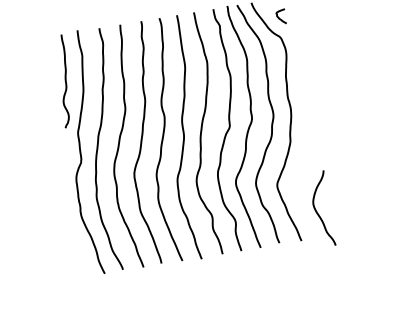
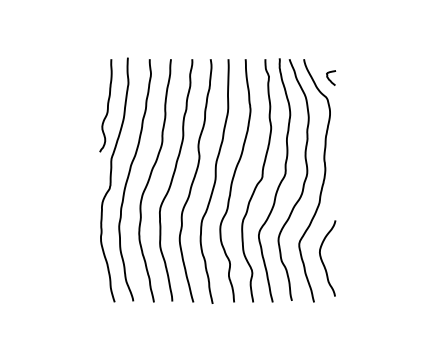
curve: (318, 212) -> (323, 261), moved

